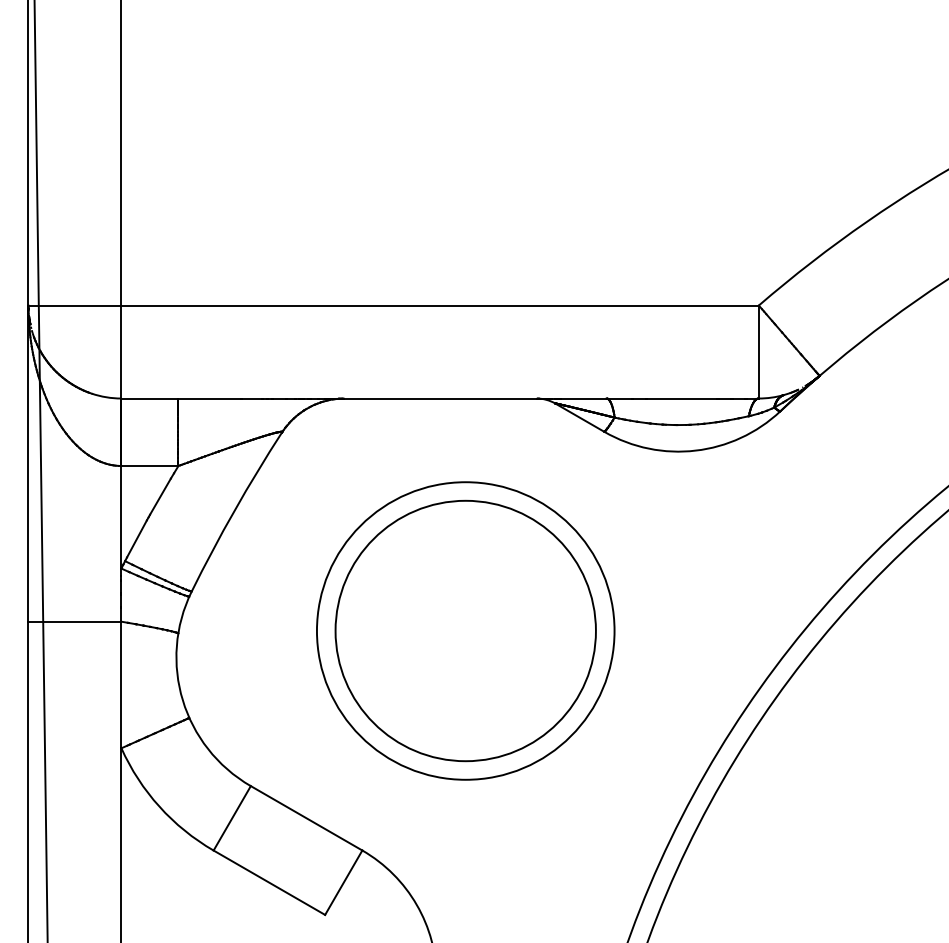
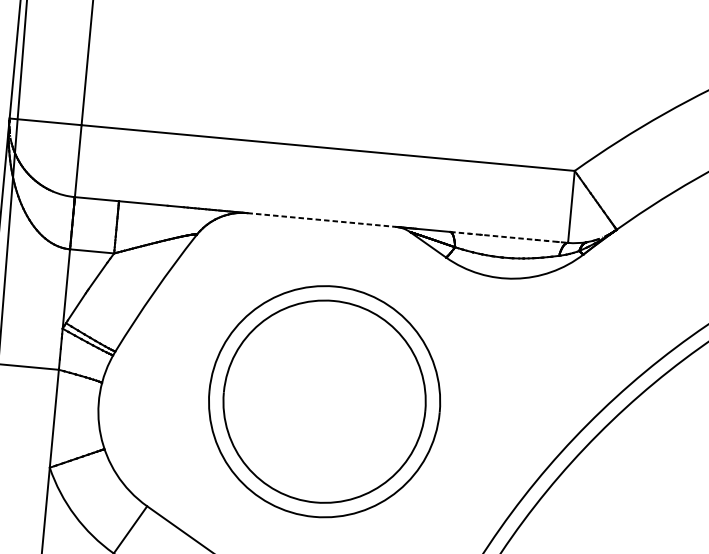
line: (441, 398) -> (322, 220), solid -> dashed
line: (683, 398) -> (509, 237), solid -> dashed

